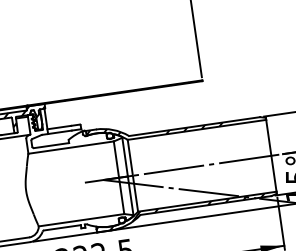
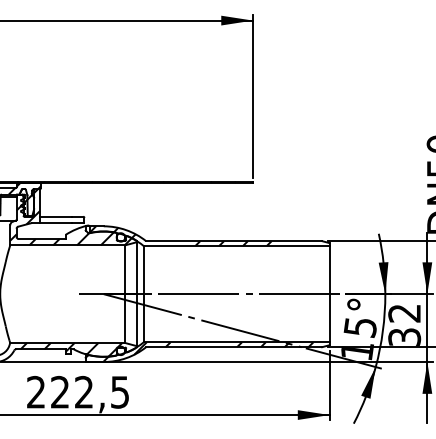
hatch: (70, 126) -> (70, 217), added
hatch: (85, 224) -> (71, 349), added

